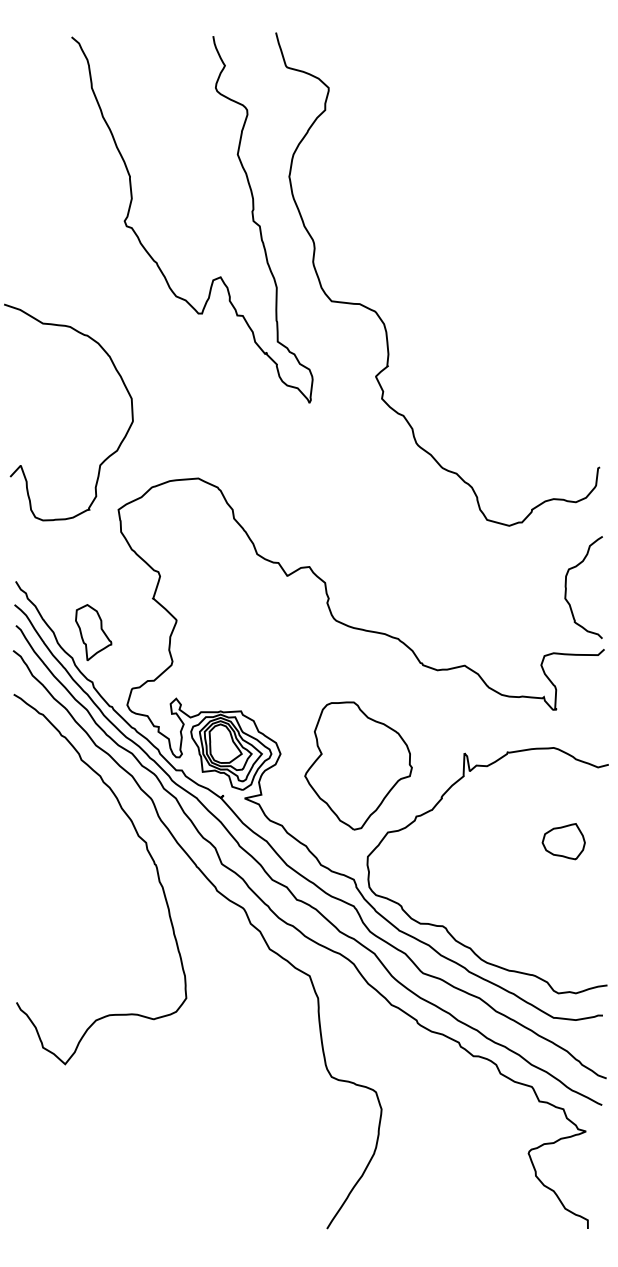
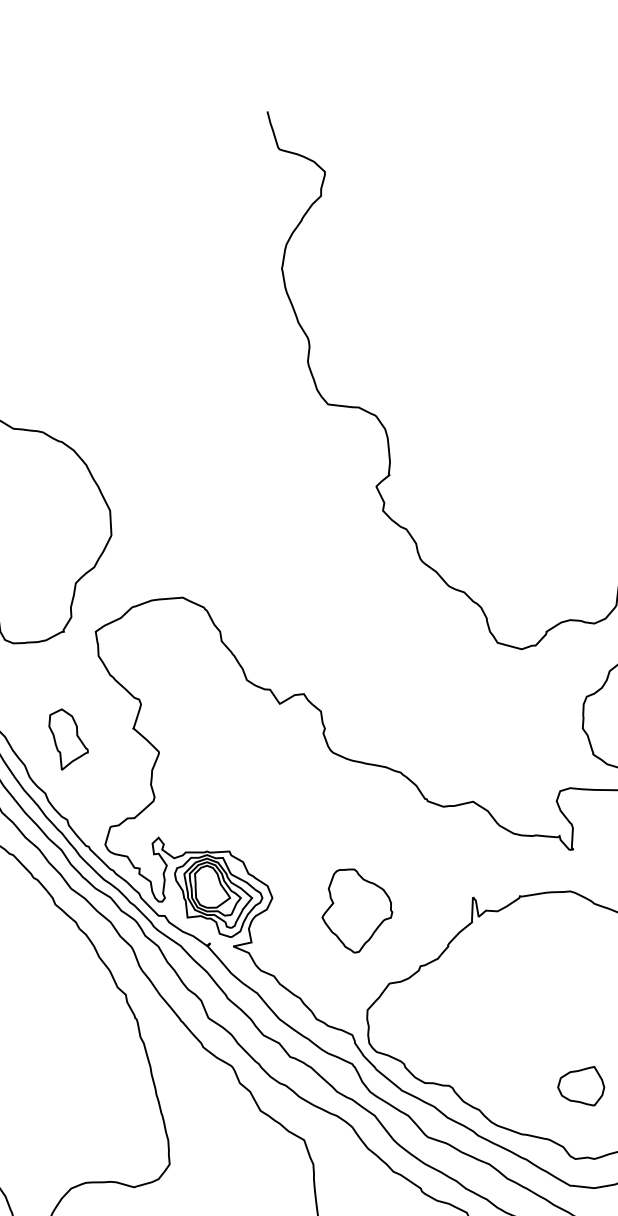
curve: (151, 255) -> (131, 354), removed
part: (93, 632) -> (68, 739), moved
part: (358, 765) -> (357, 910), size x0.6
part: (563, 841) -> (580, 1086), moved

